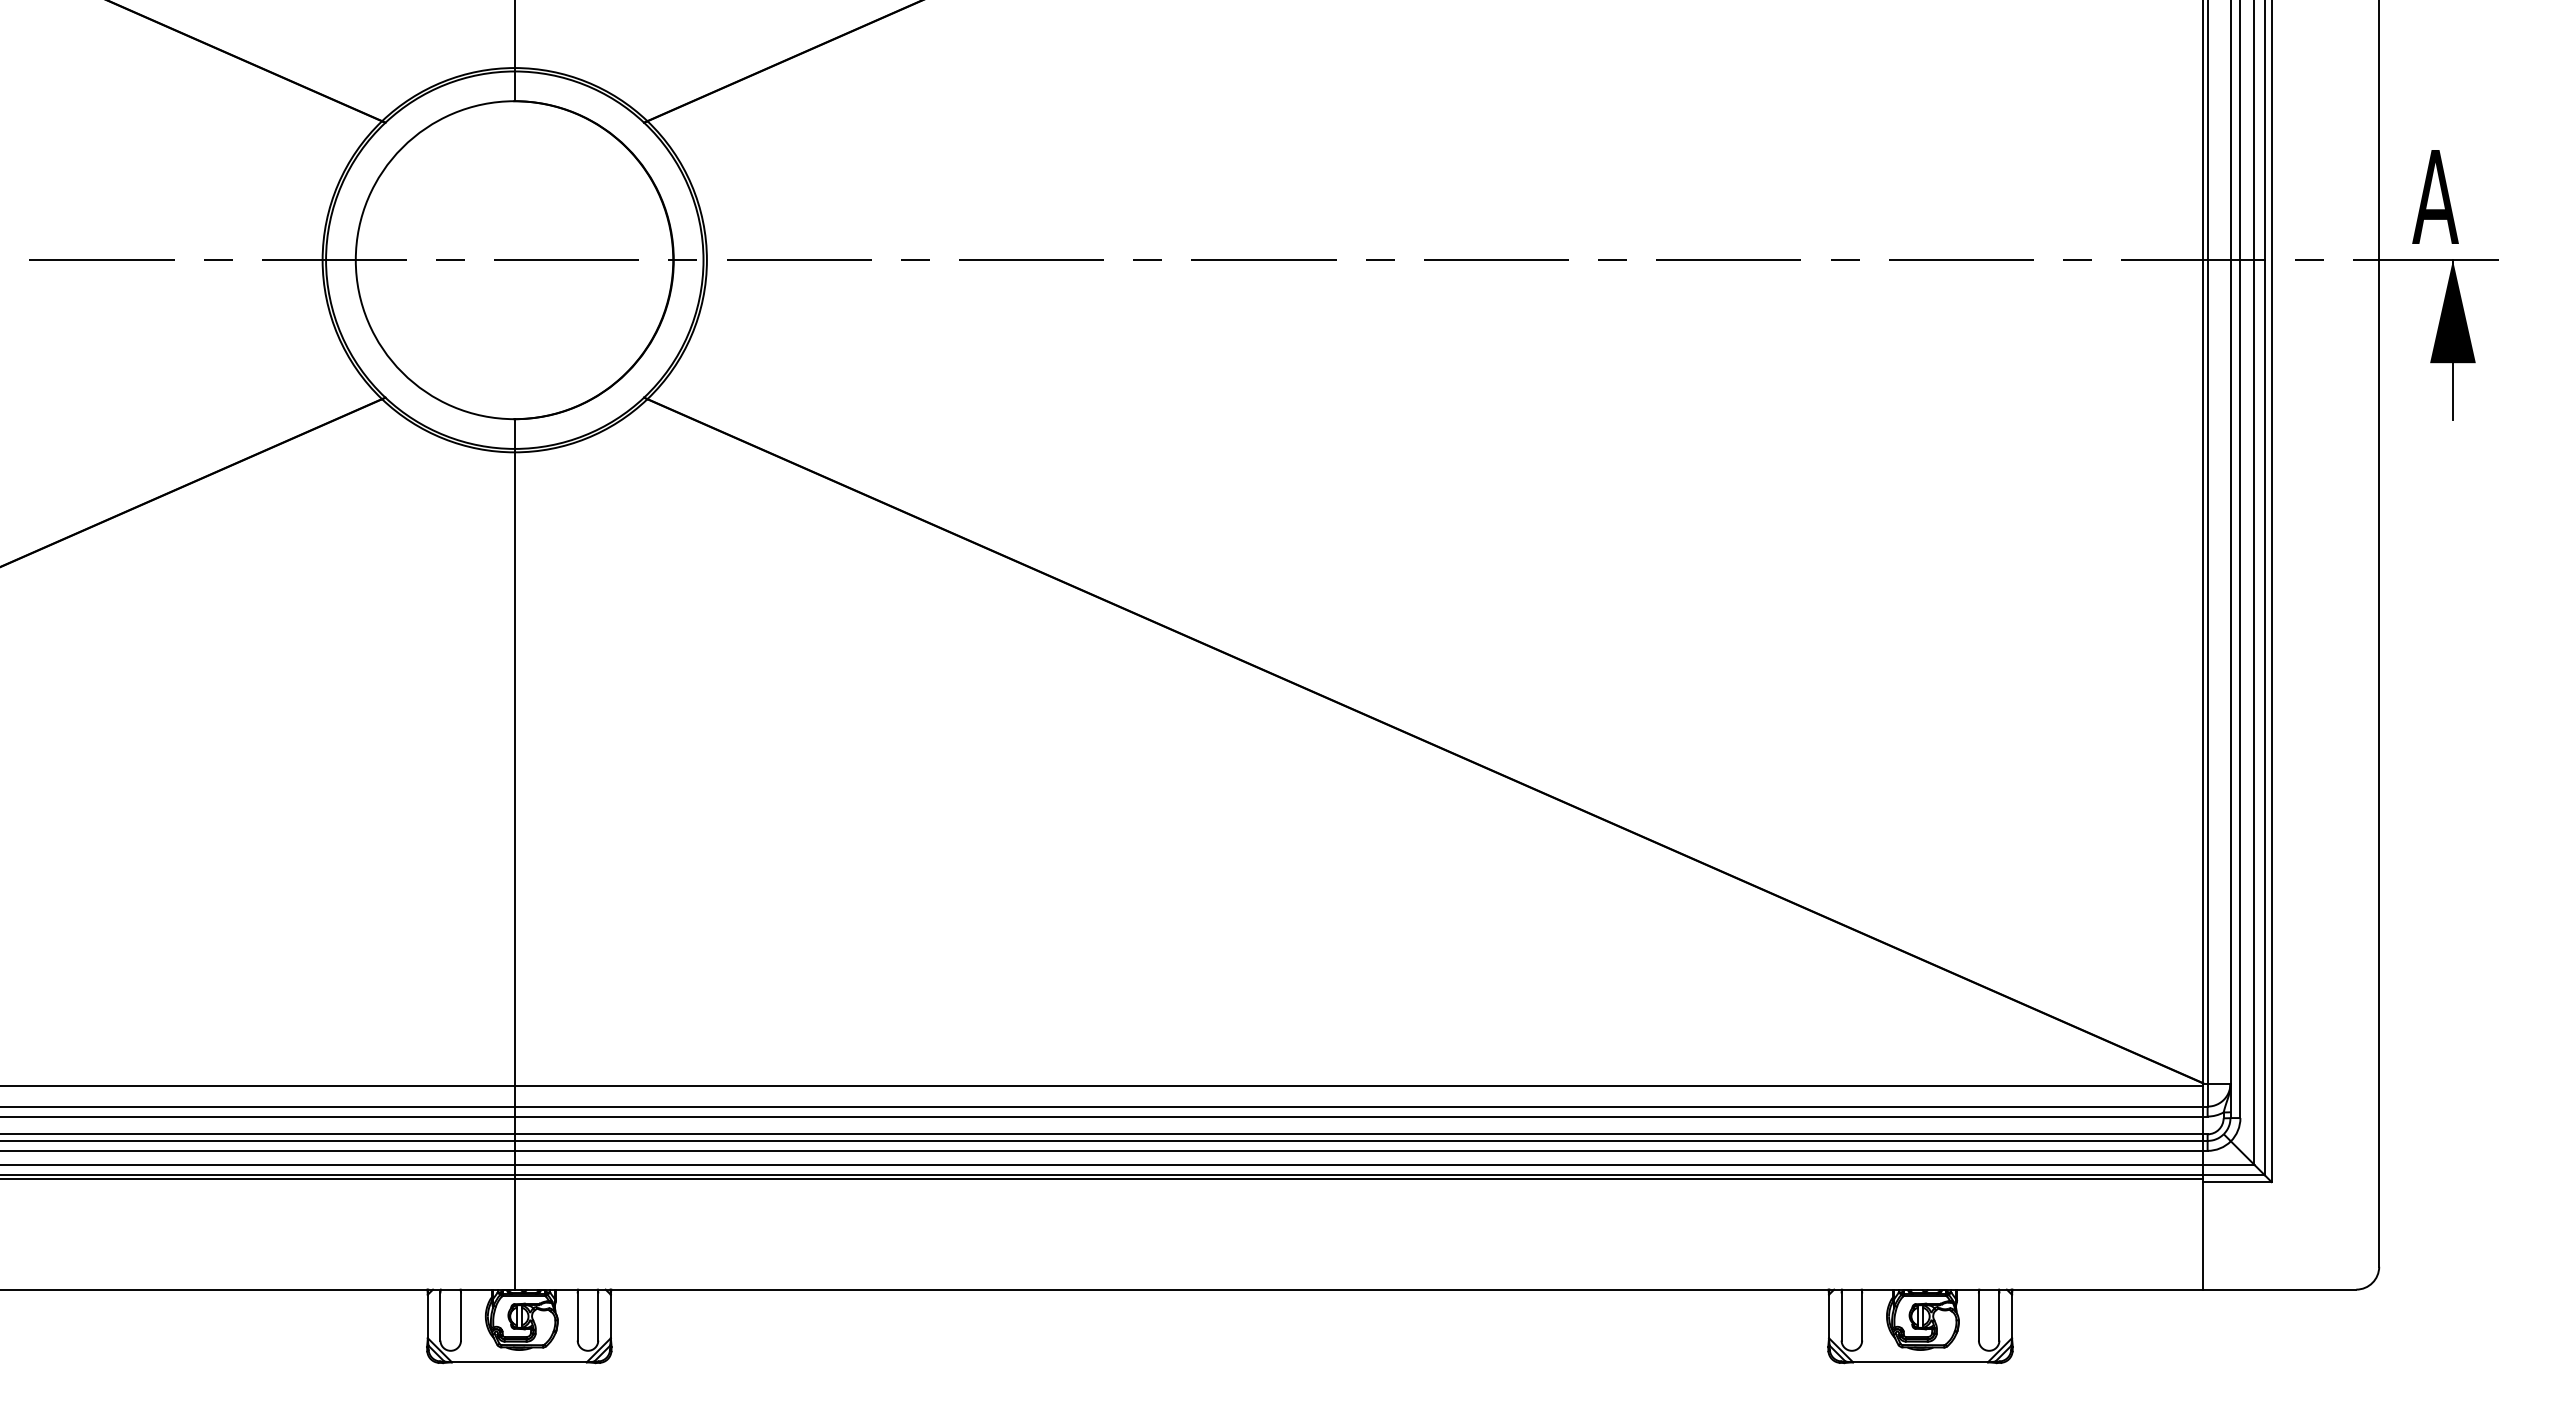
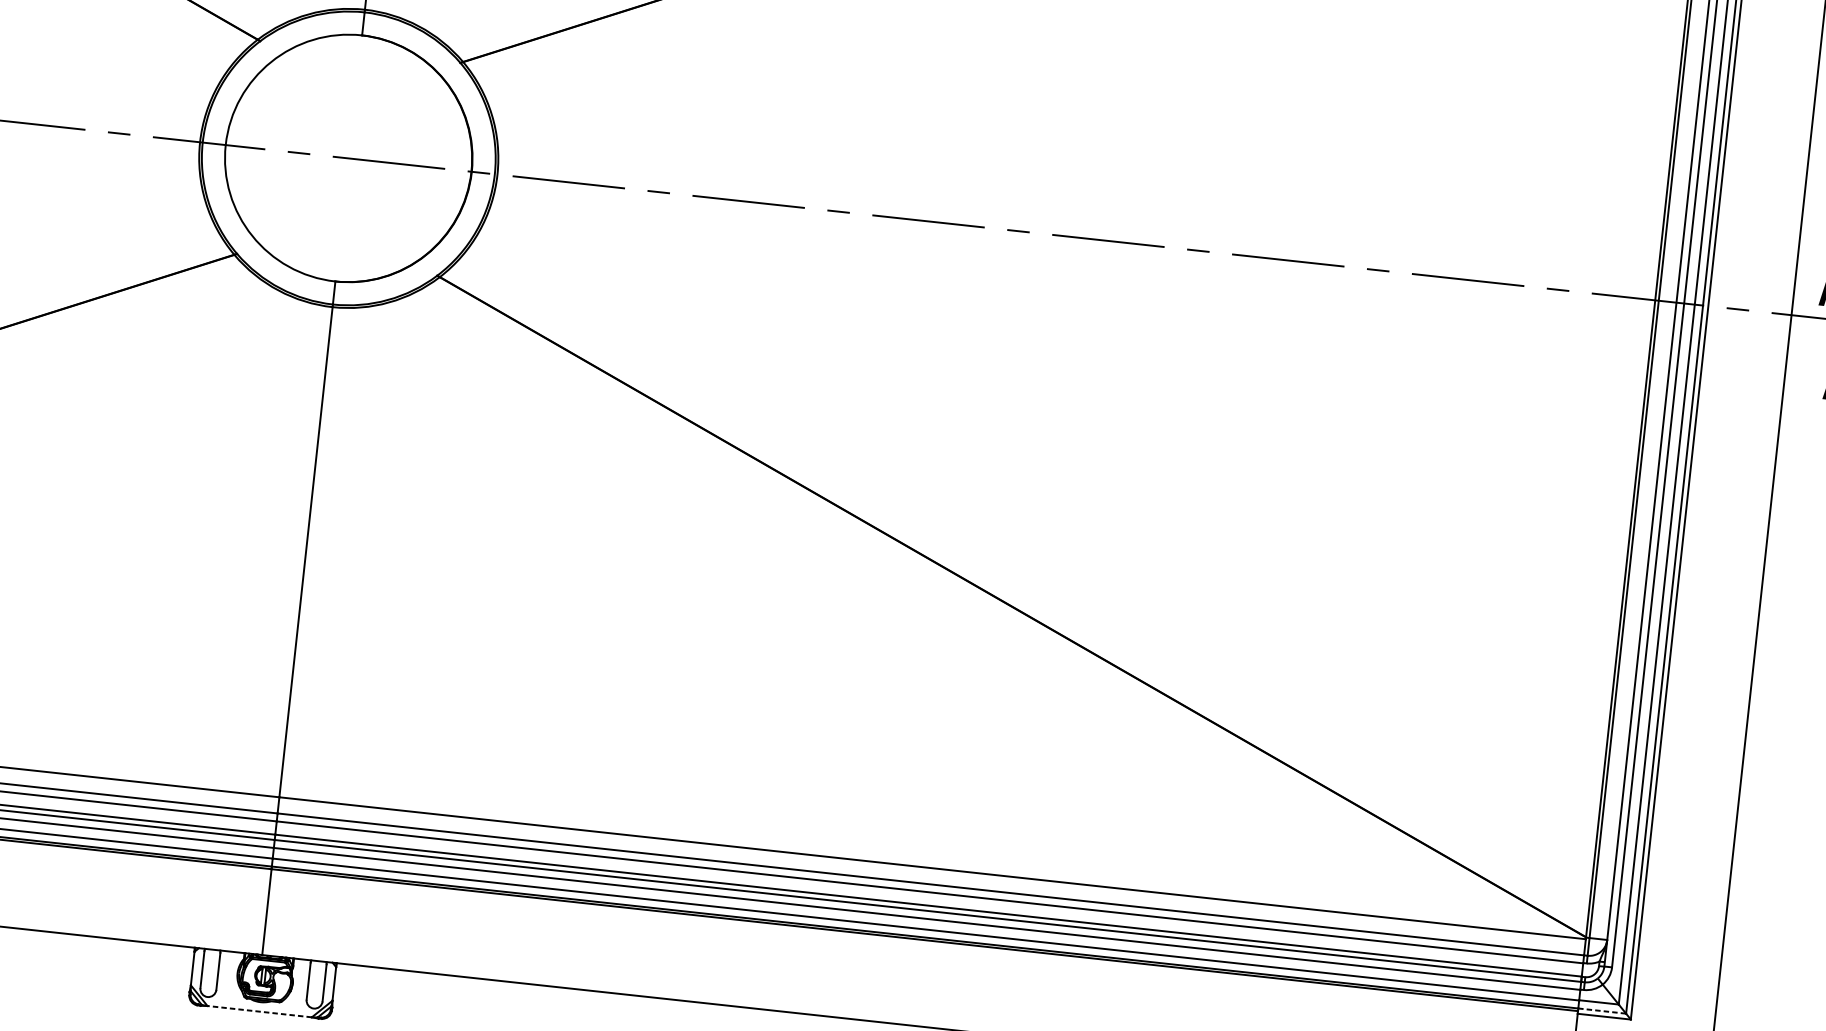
line: (2233, 1175) -> (1601, 1011), solid -> dashed
line: (518, 1362) -> (258, 1011), solid -> dashed

